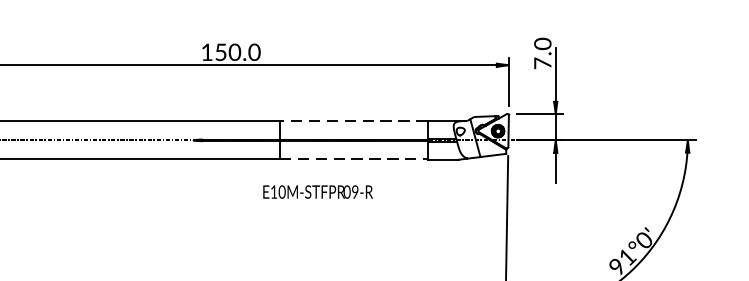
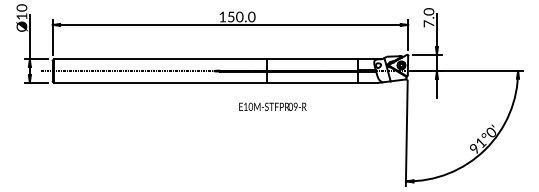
line: (353, 121) -> (312, 59), dashed -> solid
line: (354, 158) -> (313, 82), dashed -> solid
text: (317, 191) -> (272, 106), moved

